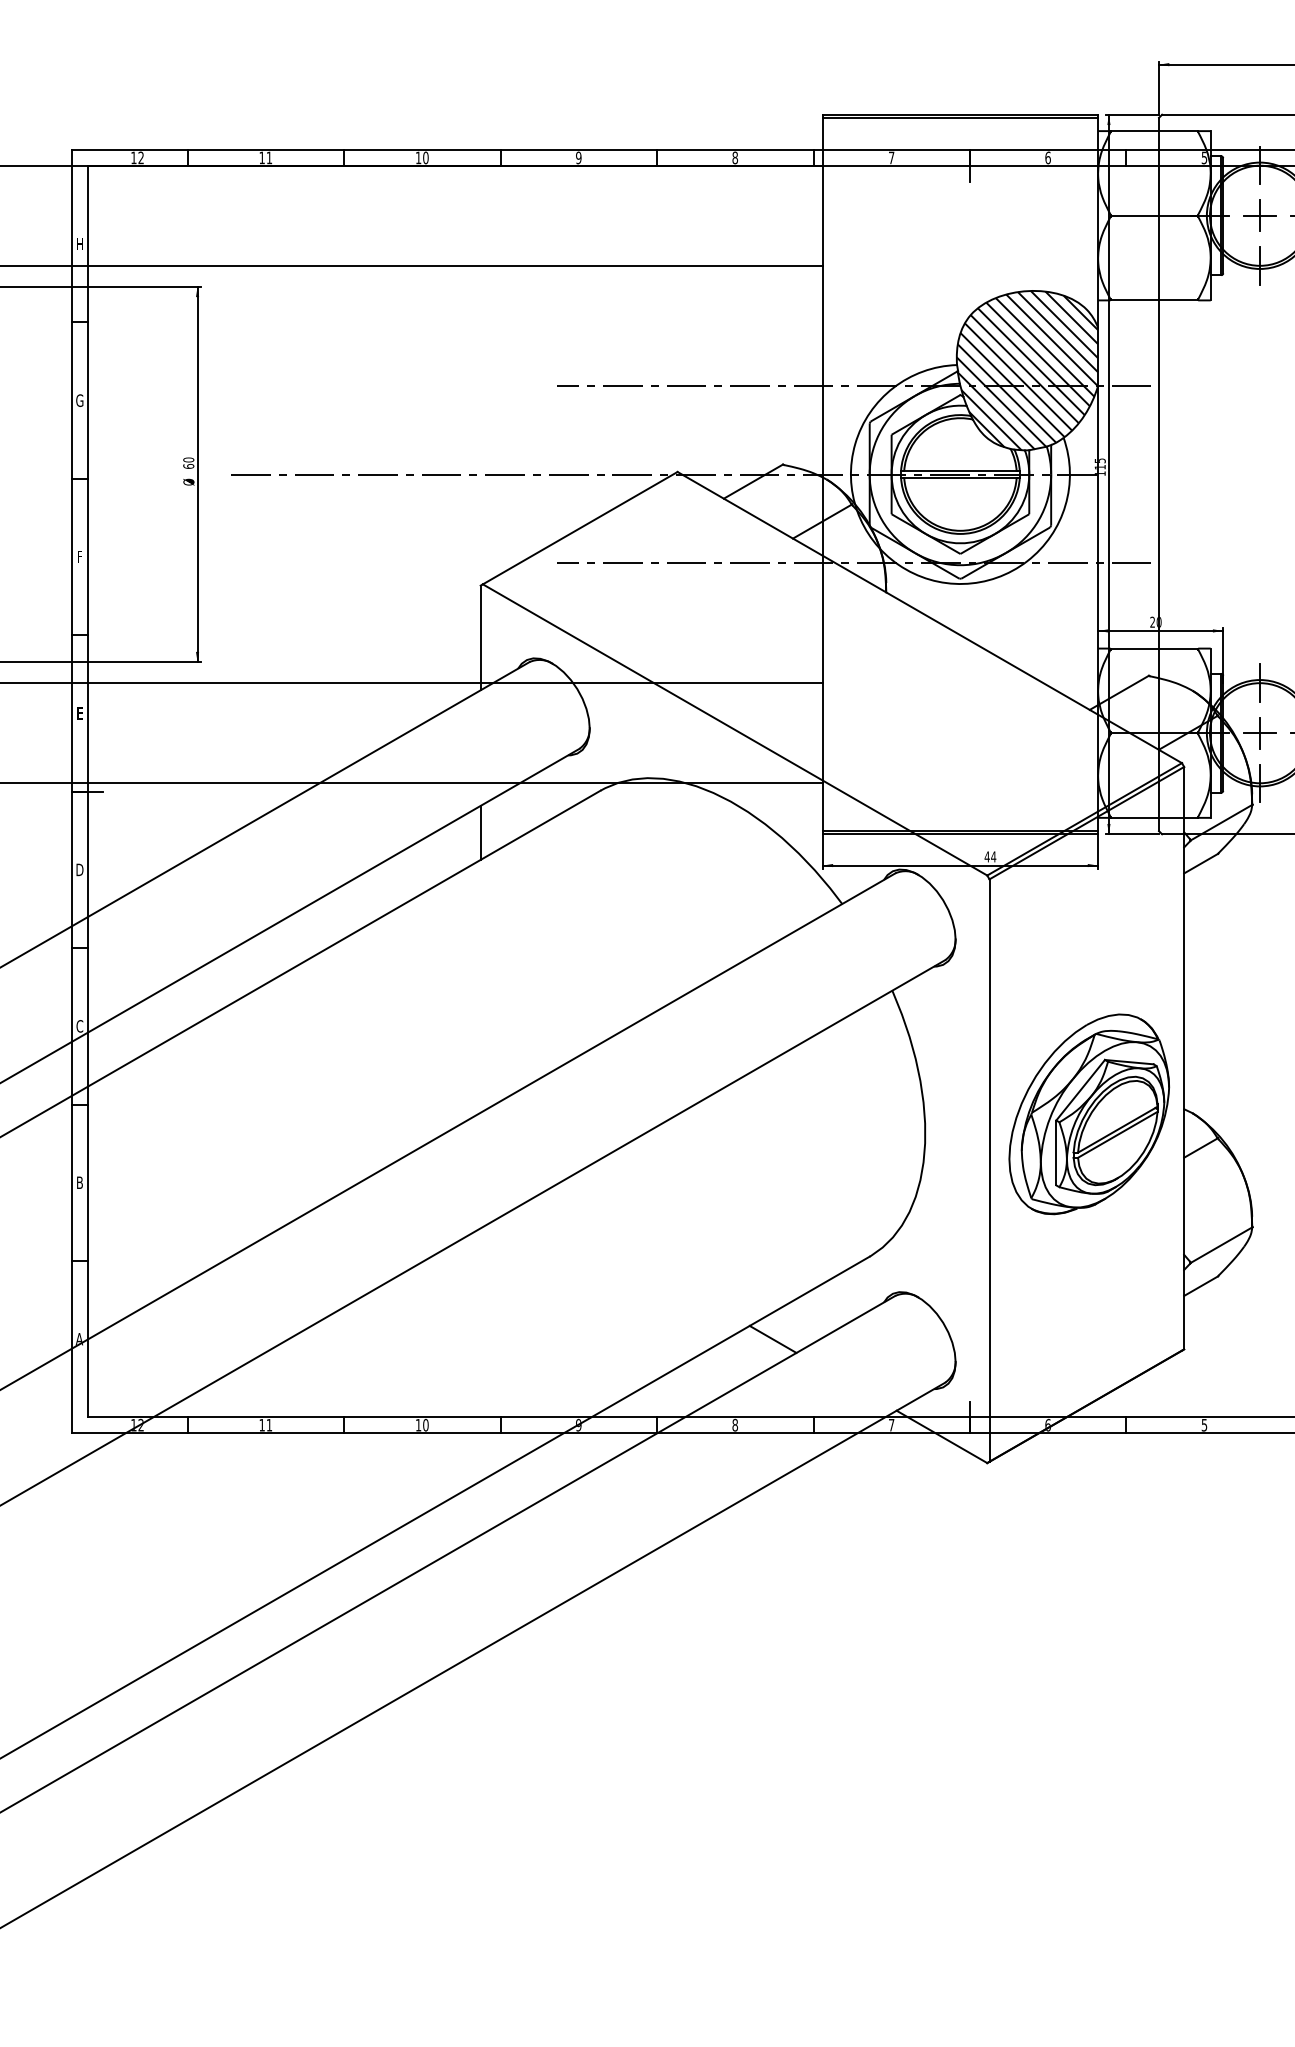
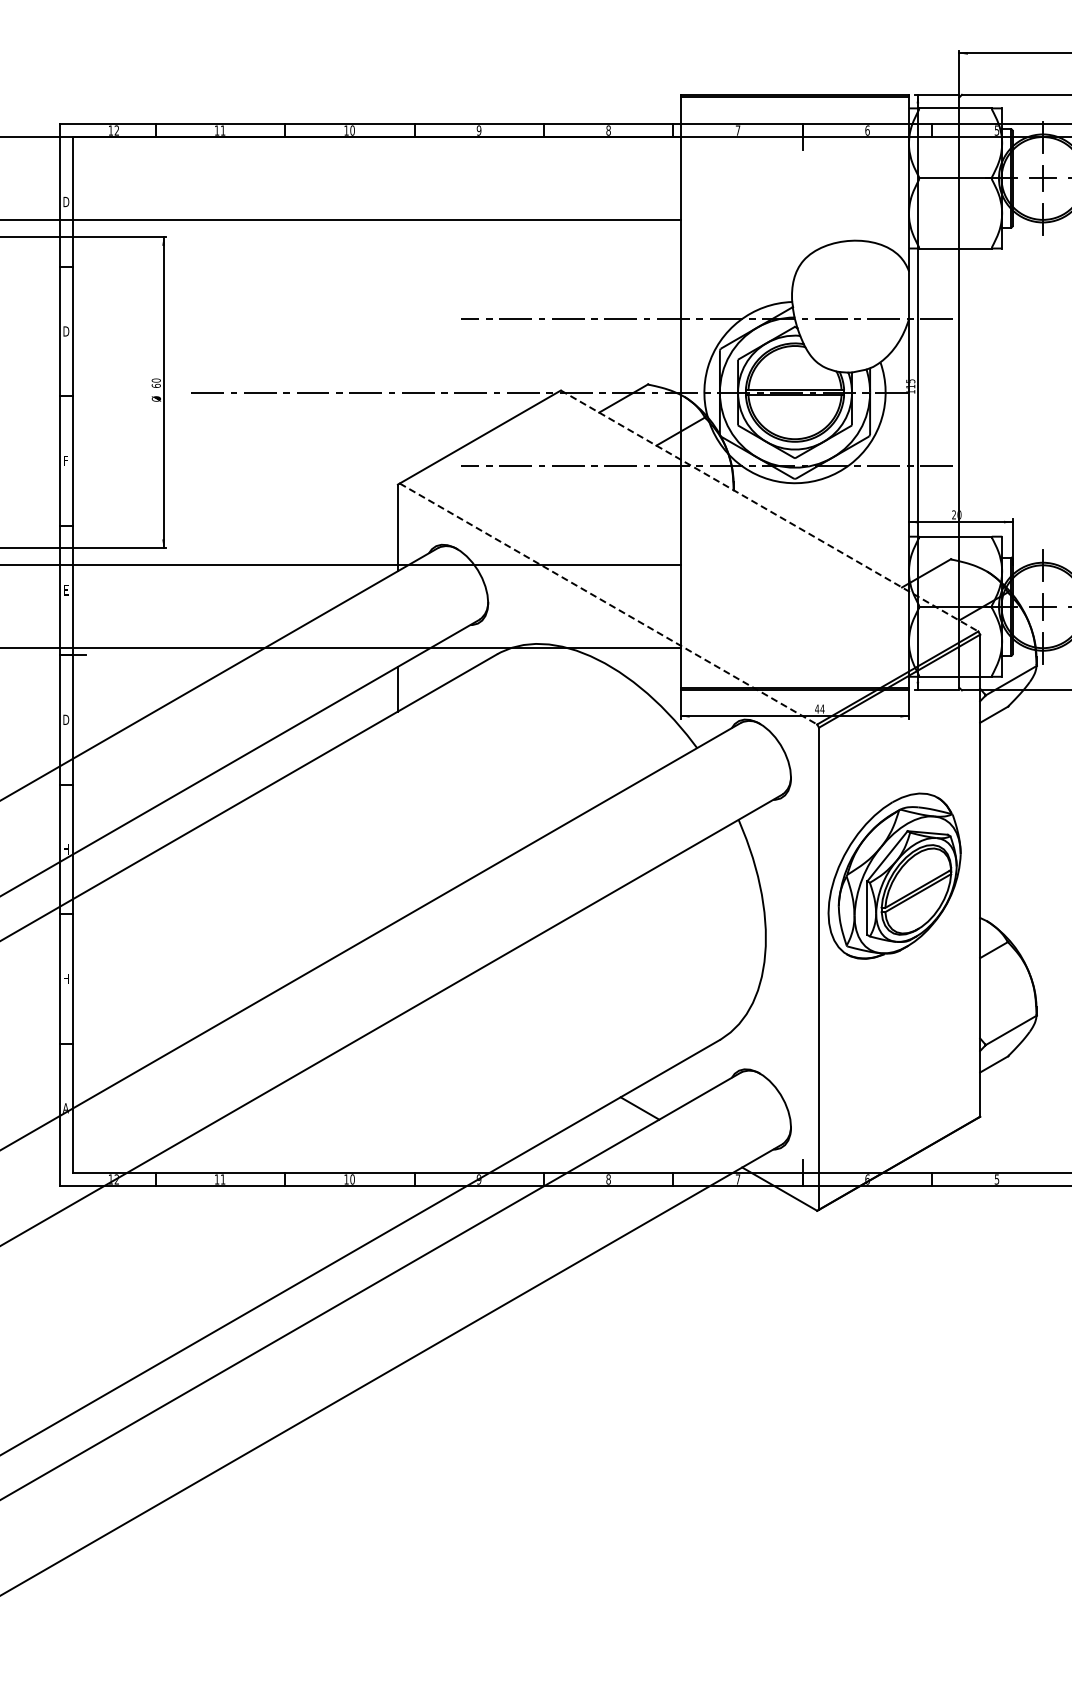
text: (80, 243) -> (66, 201), H -> D
hatch: (1027, 370) -> (850, 306), removed
text: (80, 400) -> (66, 331), G -> D
line: (930, 618) -> (770, 511), solid -> dashed
line: (735, 730) -> (608, 604), solid -> dashed
text: (79, 1026) -> (65, 849), C -> H
part: (1089, 1113) -> (894, 875), moved
text: (79, 1182) -> (65, 978), B -> H

